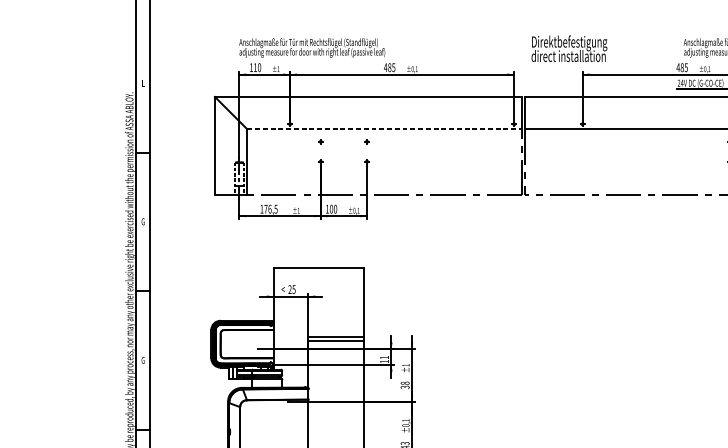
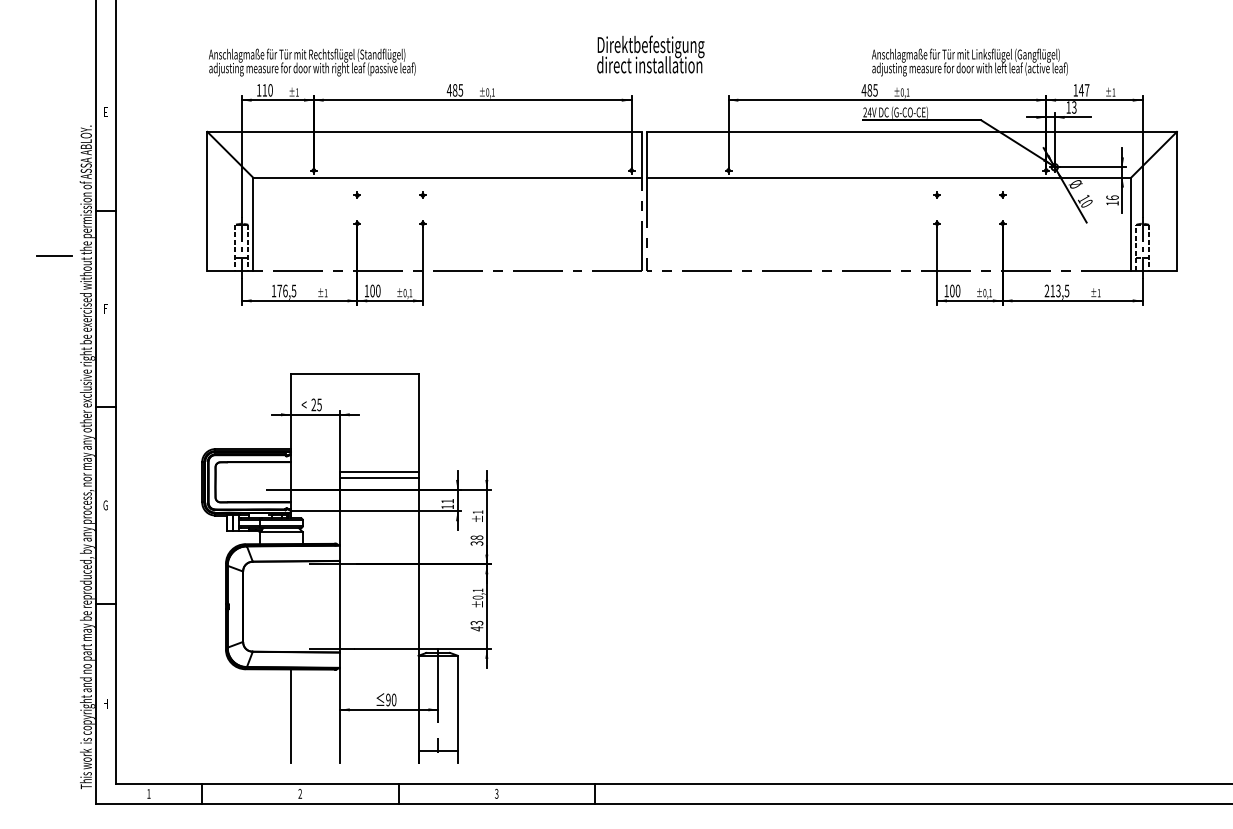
text: (312, 48) -> (312, 62), moved
text: (569, 48) -> (650, 54), moved
line: (384, 129) -> (447, 177), dashed -> solid
line: (107, 184) -> (54, 255), added
text: (143, 221) -> (105, 308), G -> F

